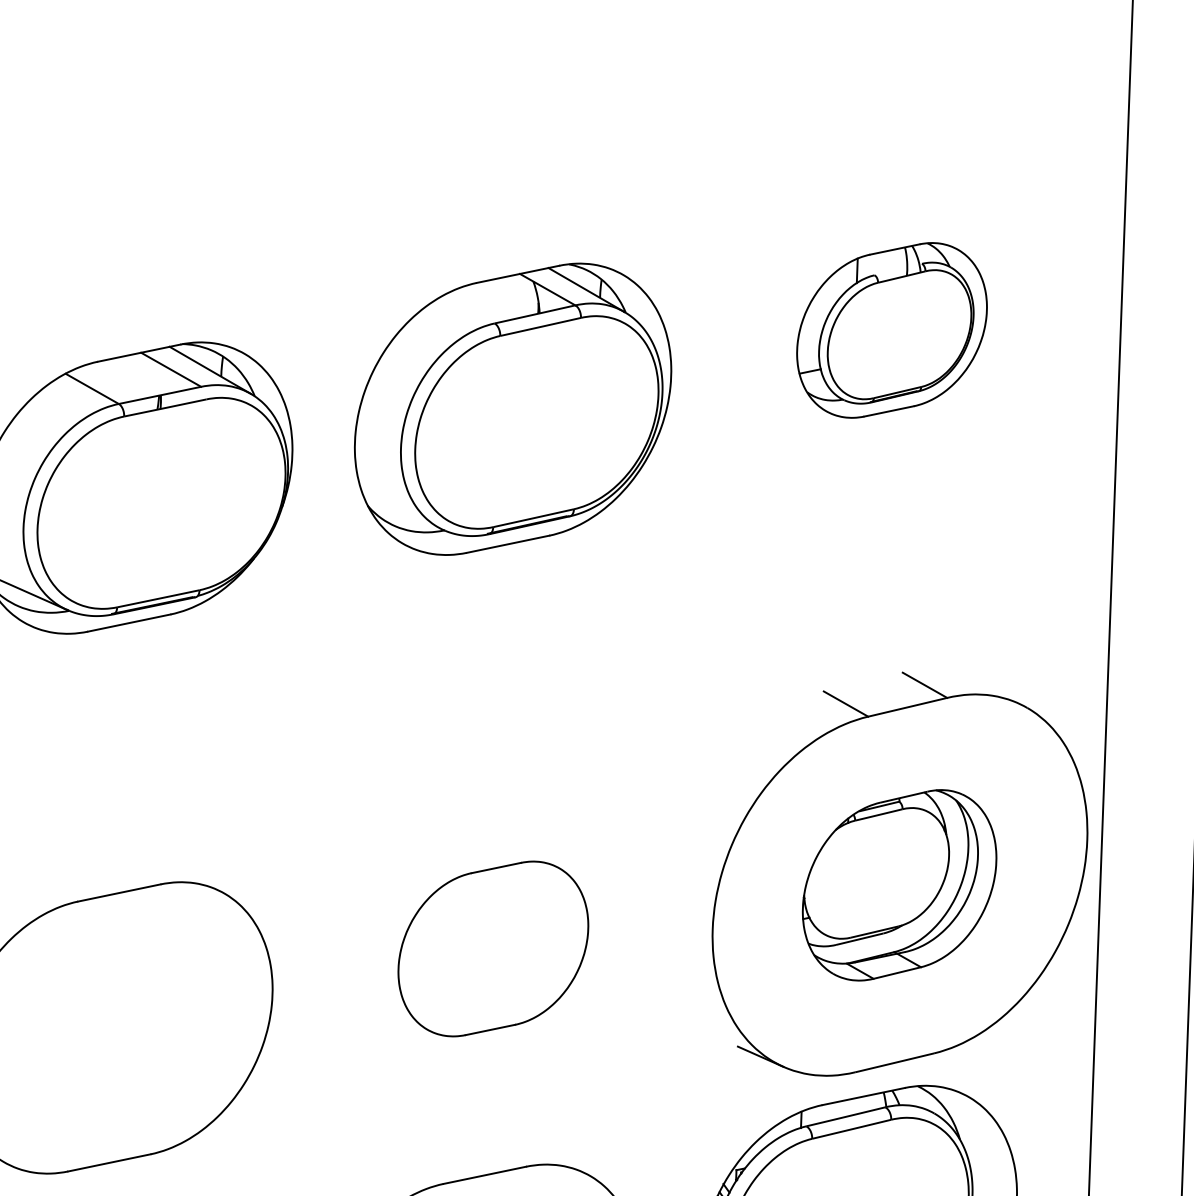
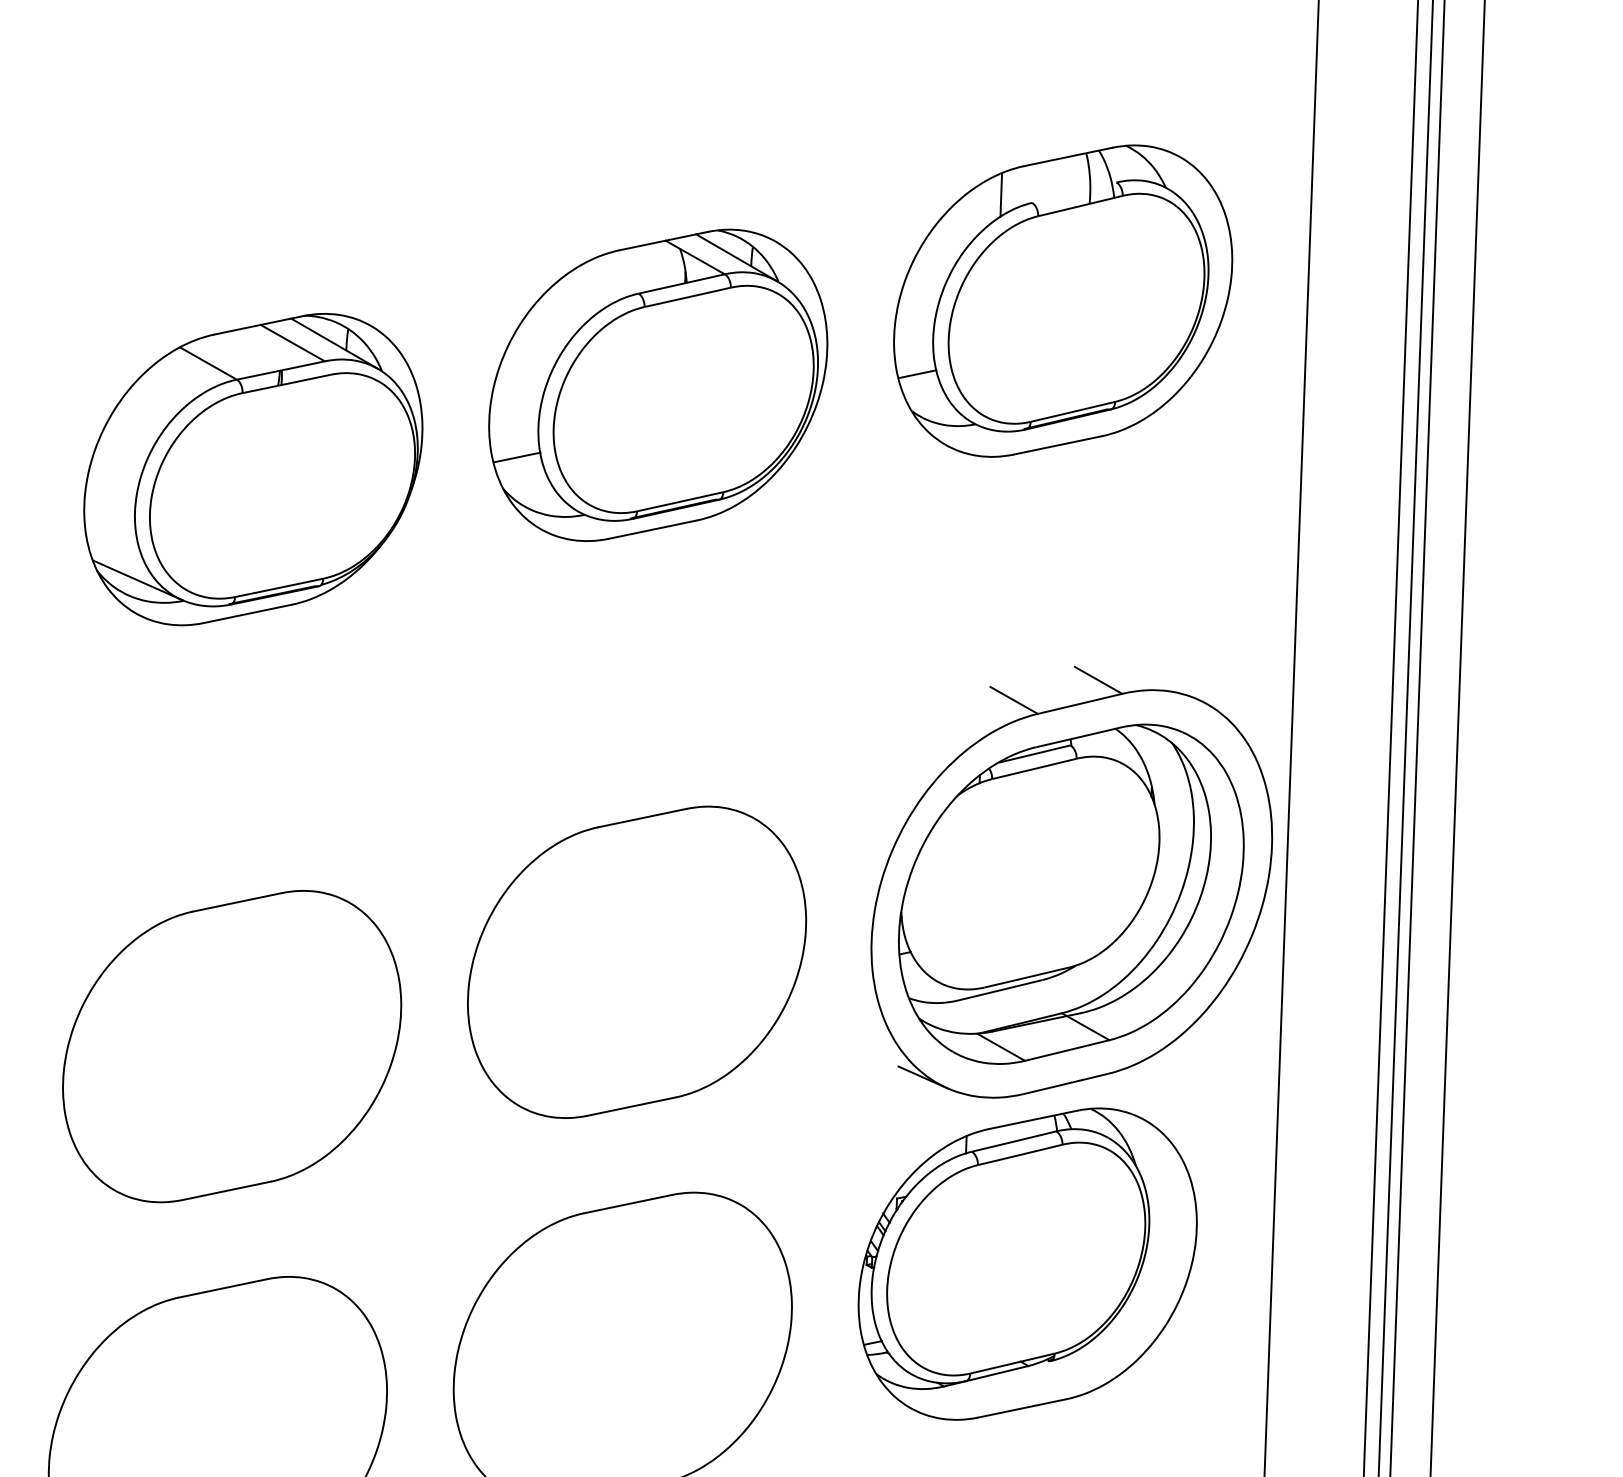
part: (892, 329) -> (1063, 300), size x1.67
line: (380, 476) -> (516, 457), added
part: (899, 884) -> (1071, 893), size x1.67
part: (493, 948) -> (637, 961), size x1.67

